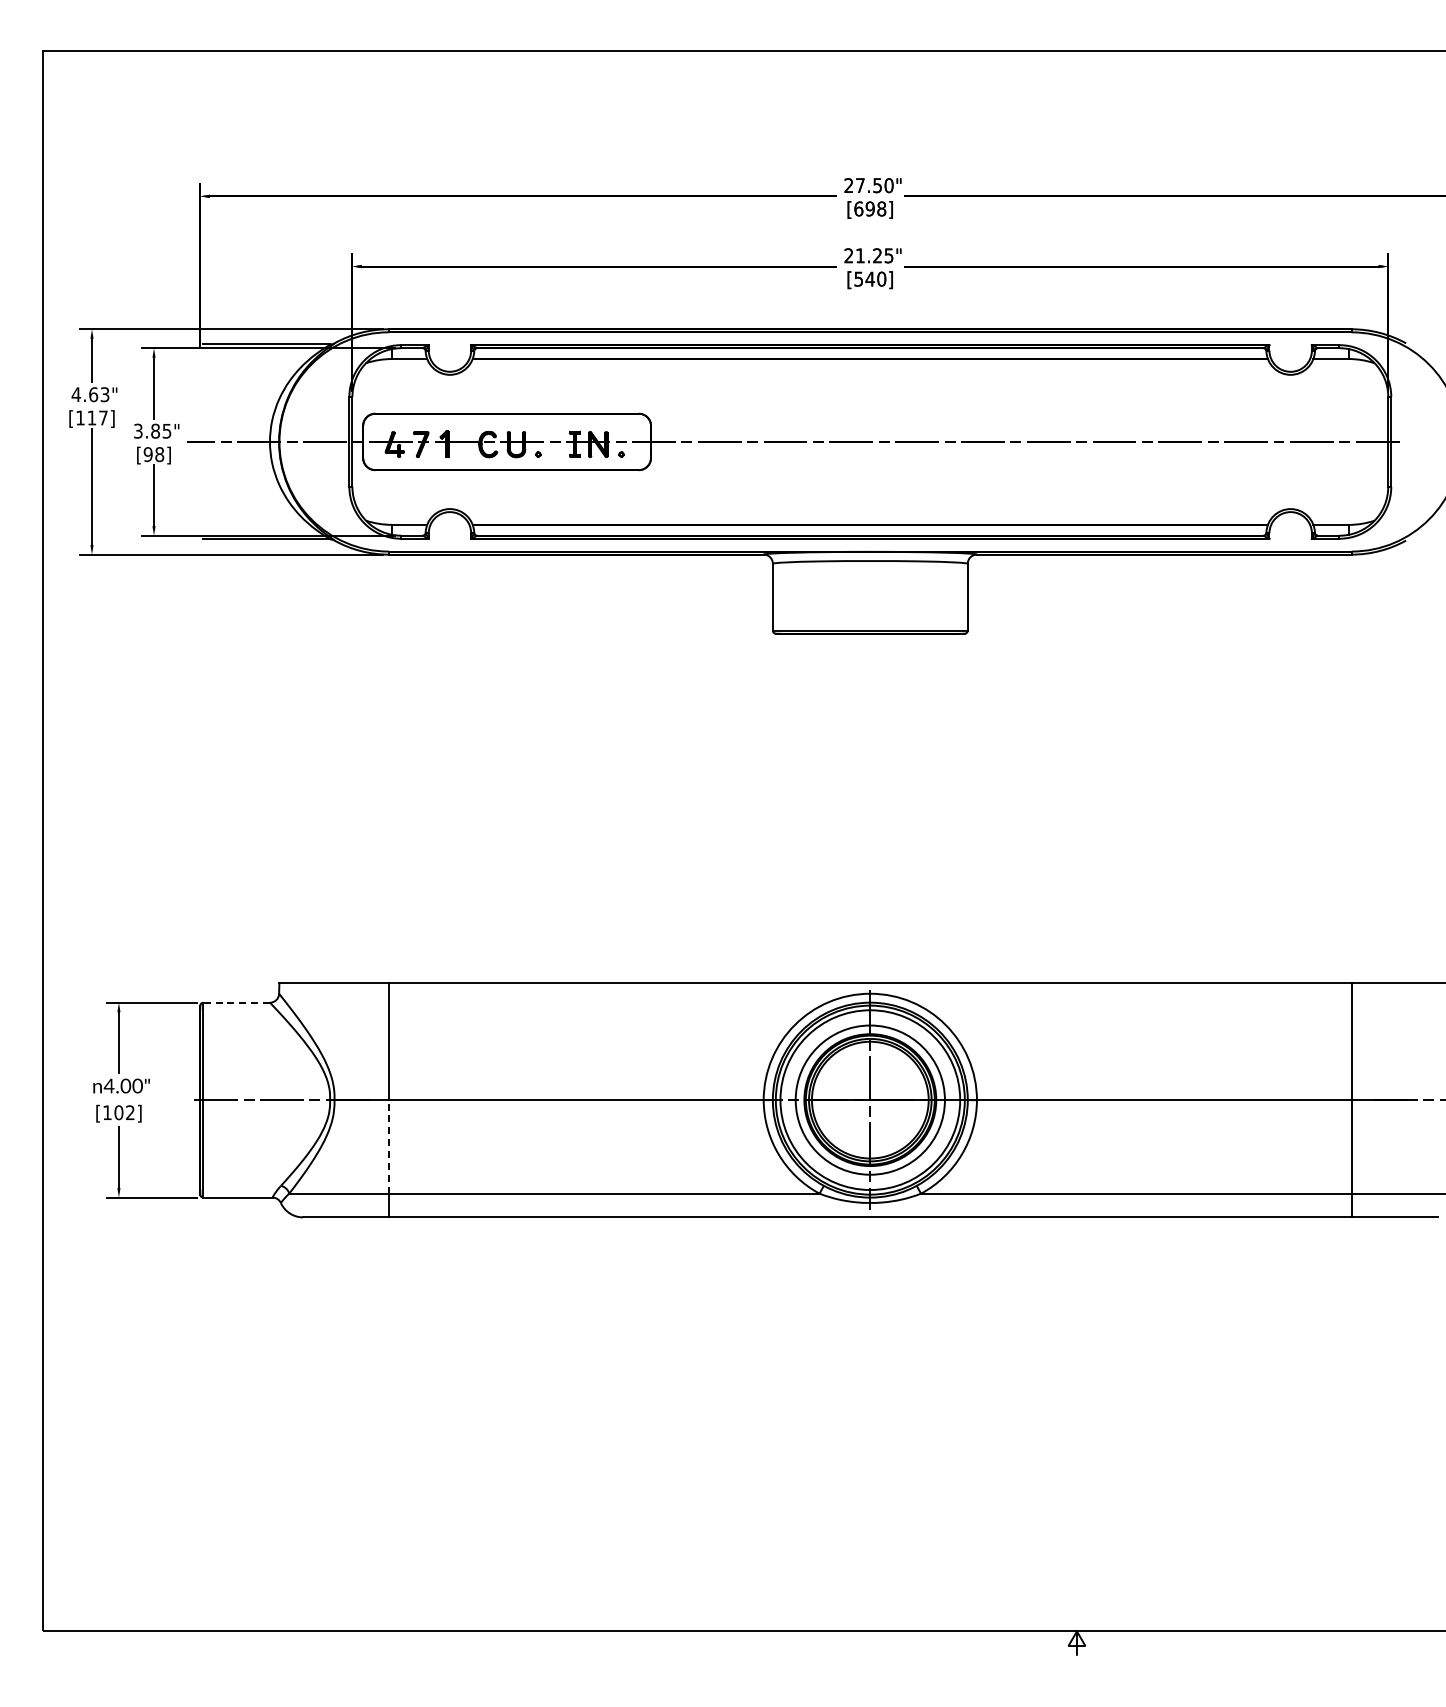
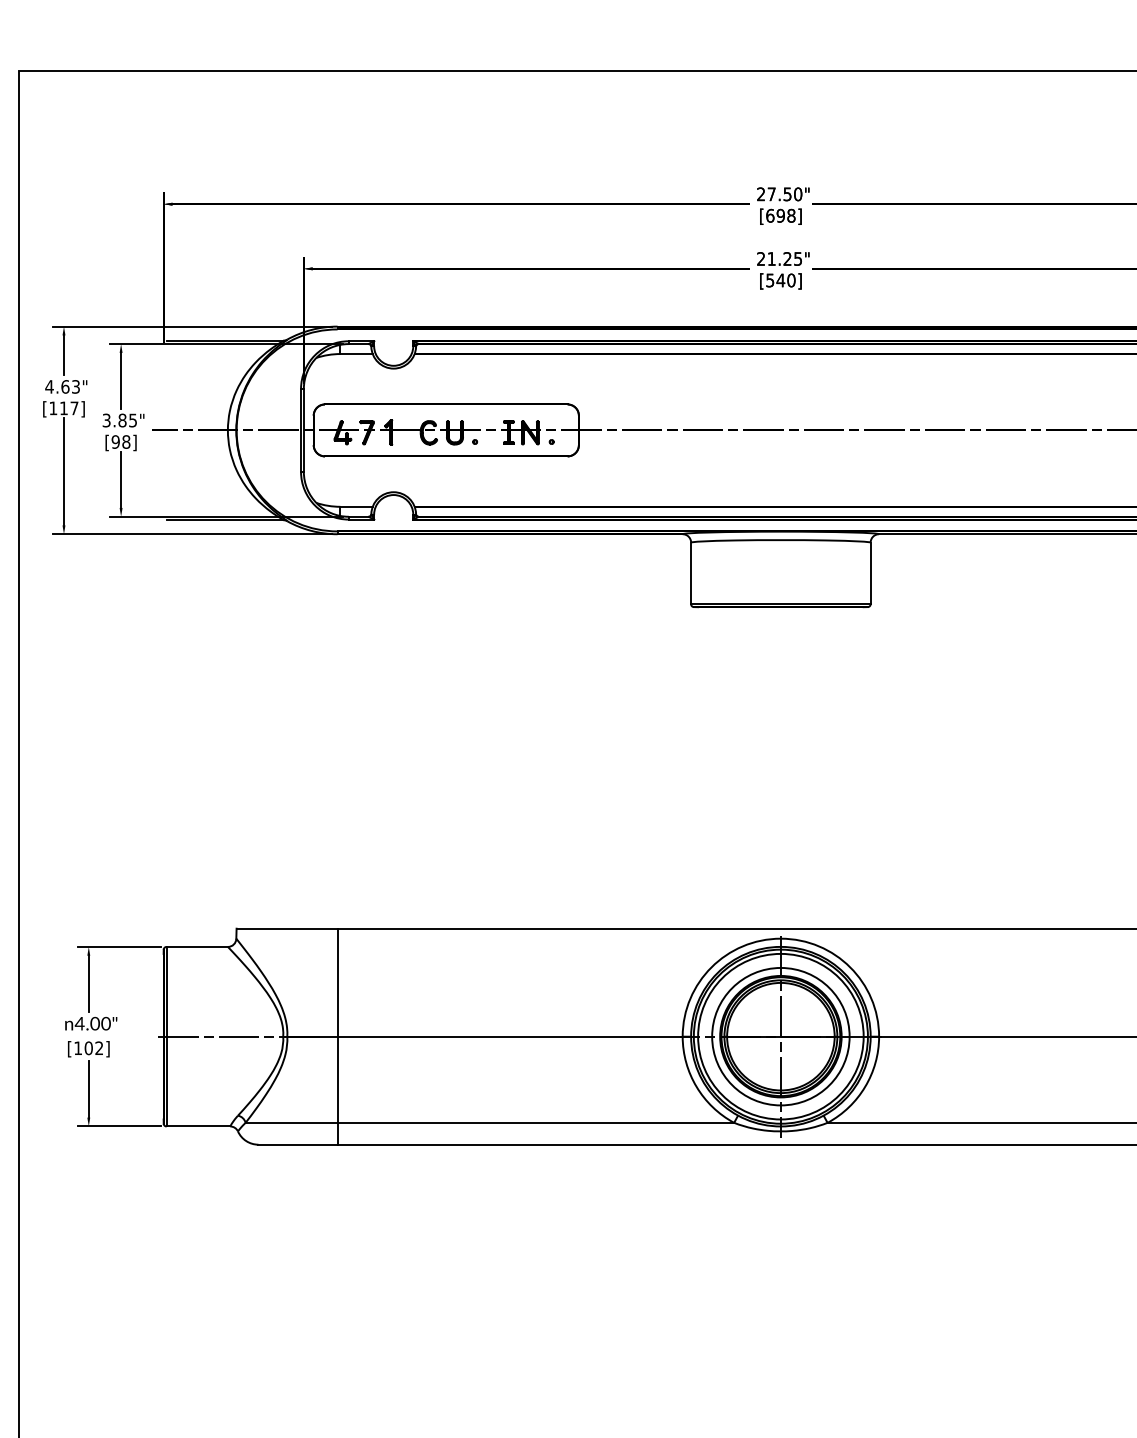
line: (236, 1002) -> (197, 946), dashed -> solid
line: (389, 1146) -> (338, 1079), dashed -> solid

